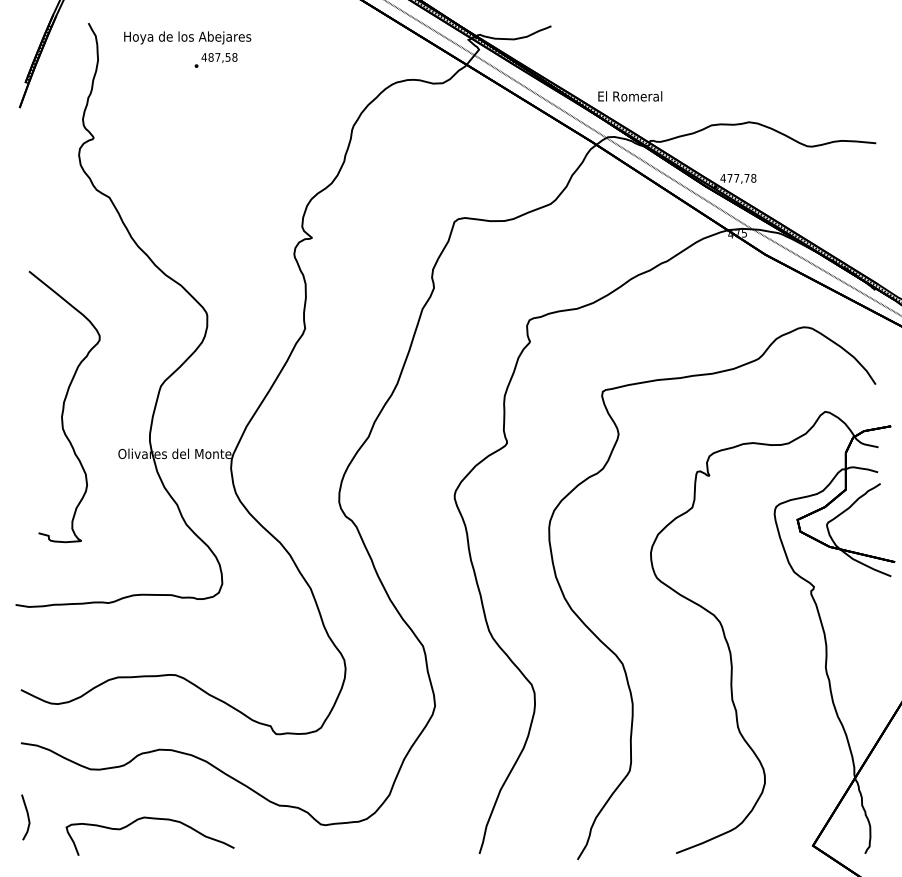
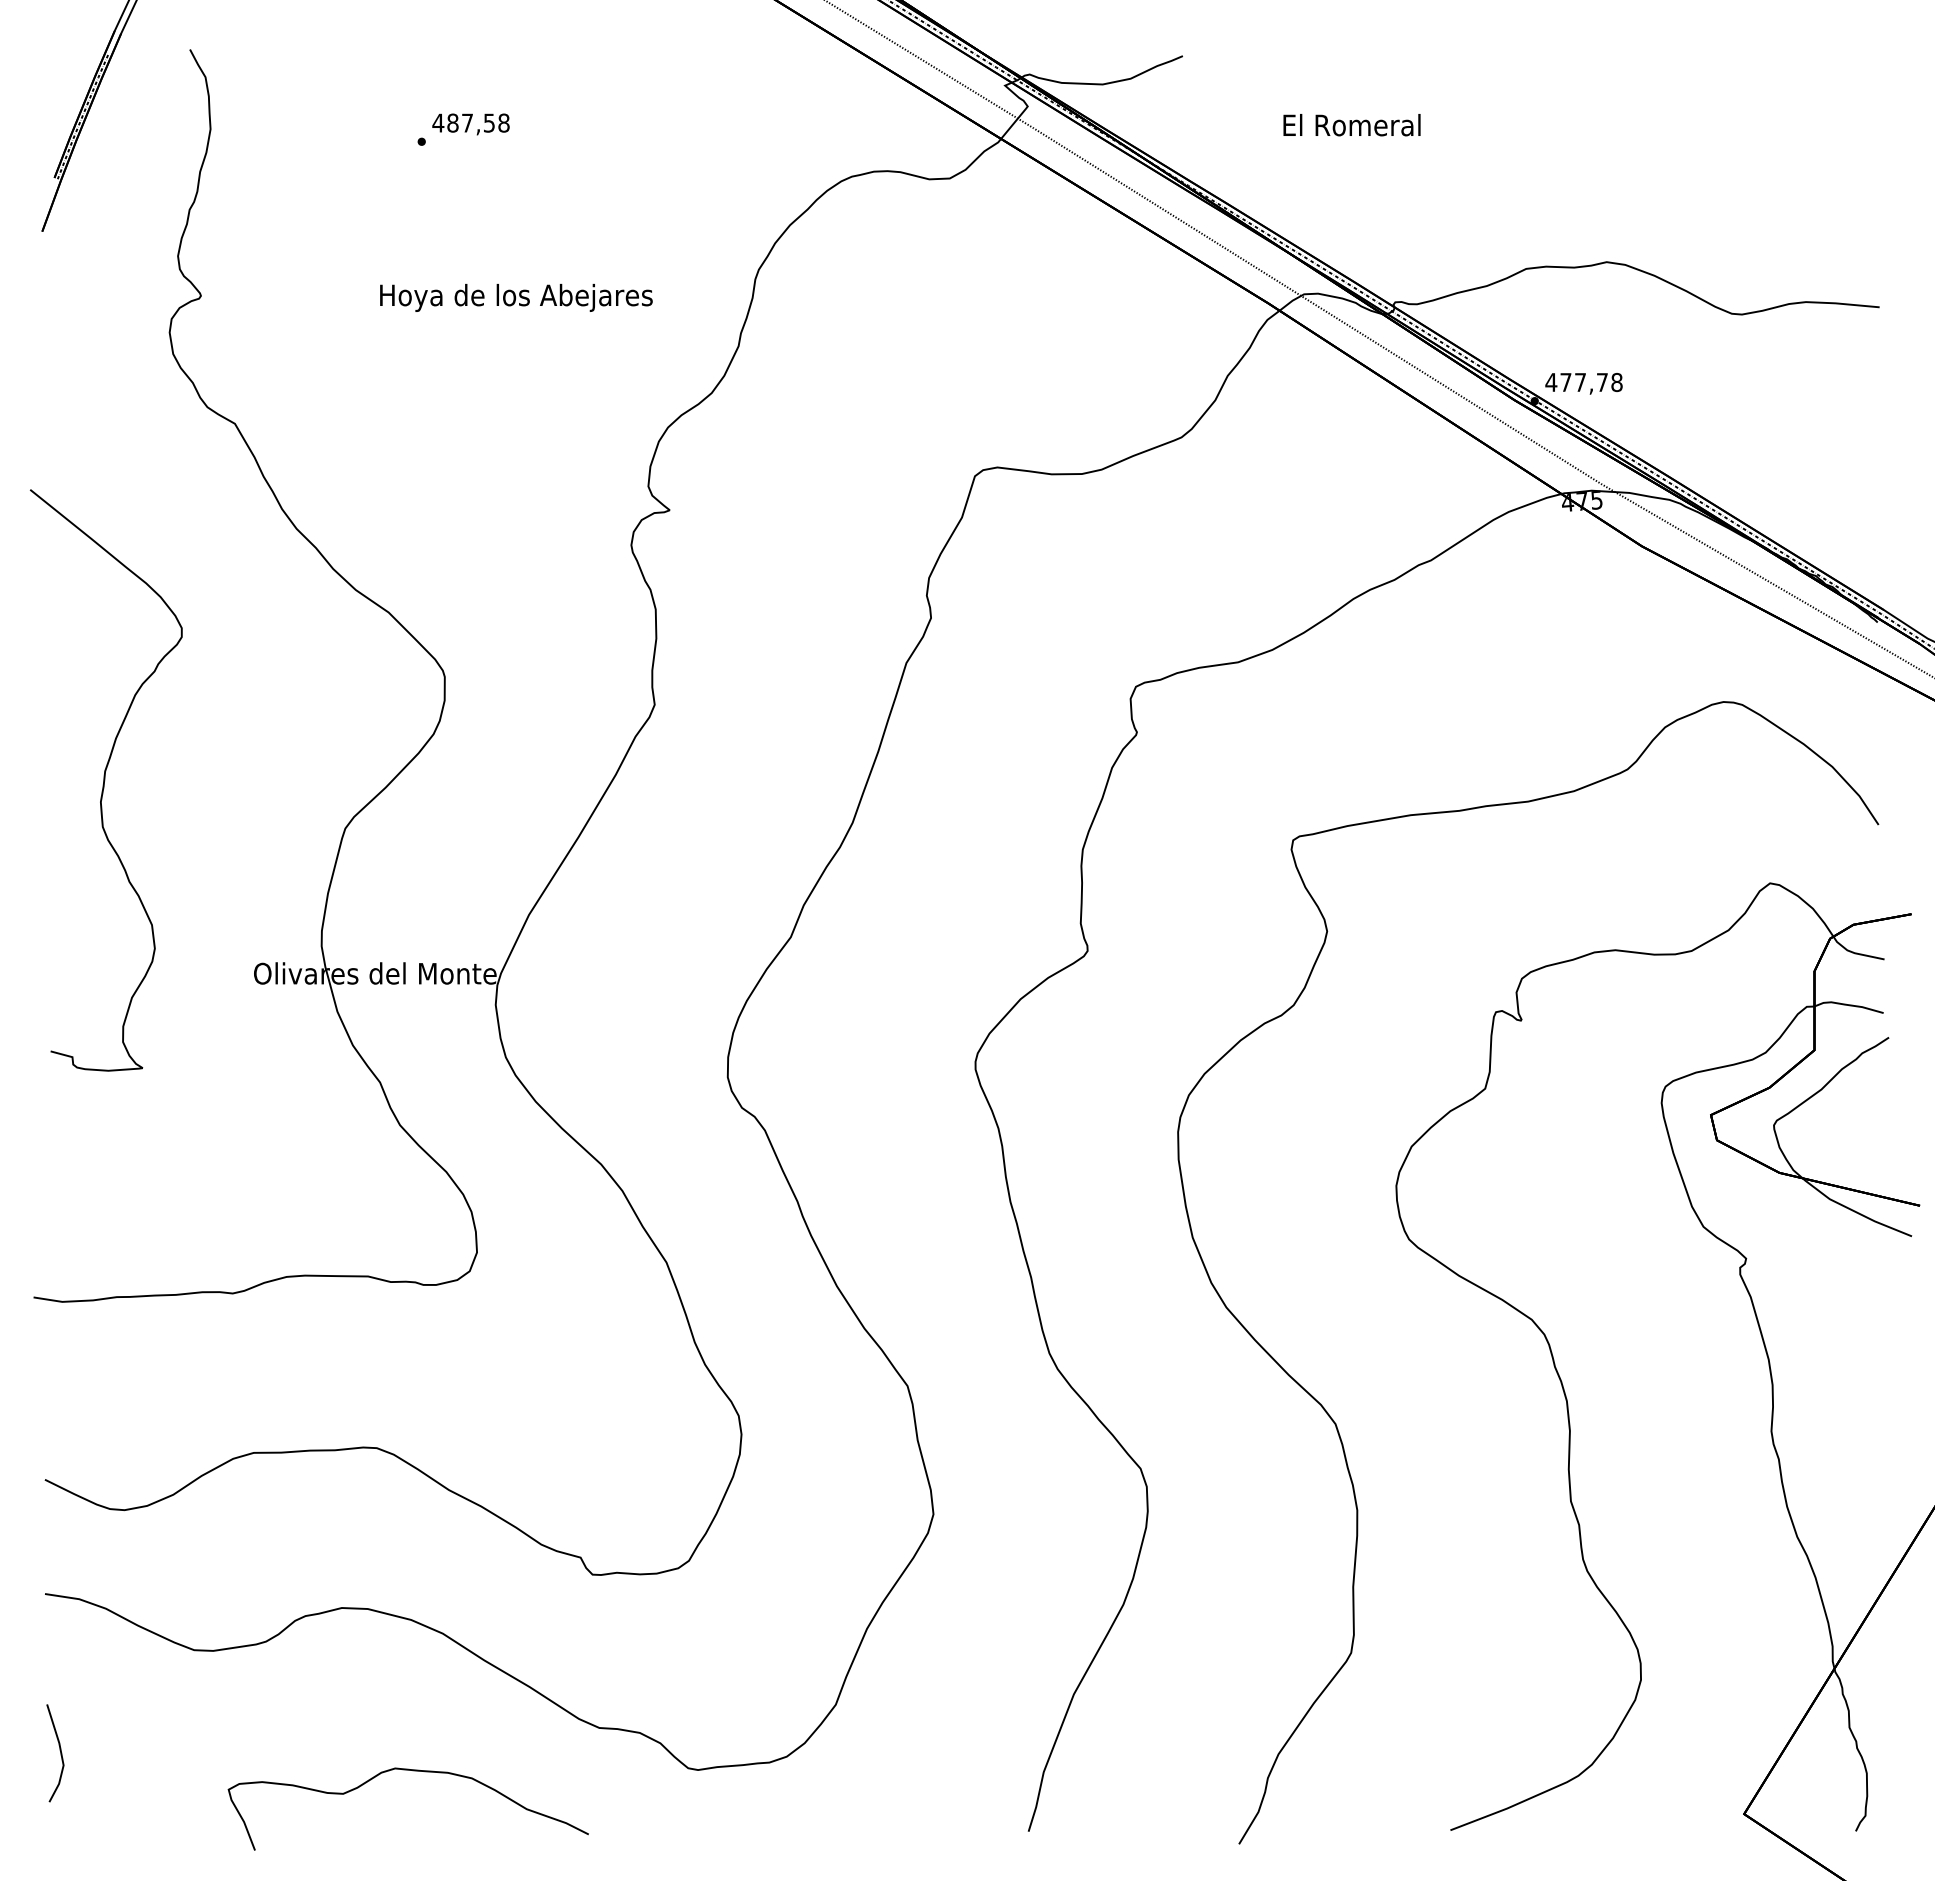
text: (187, 37) -> (515, 297), moved
text: (630, 96) -> (1352, 125), moved
curve: (64, 406) -> (106, 779), moved
curve: (151, 819) -> (410, 1772), moved

